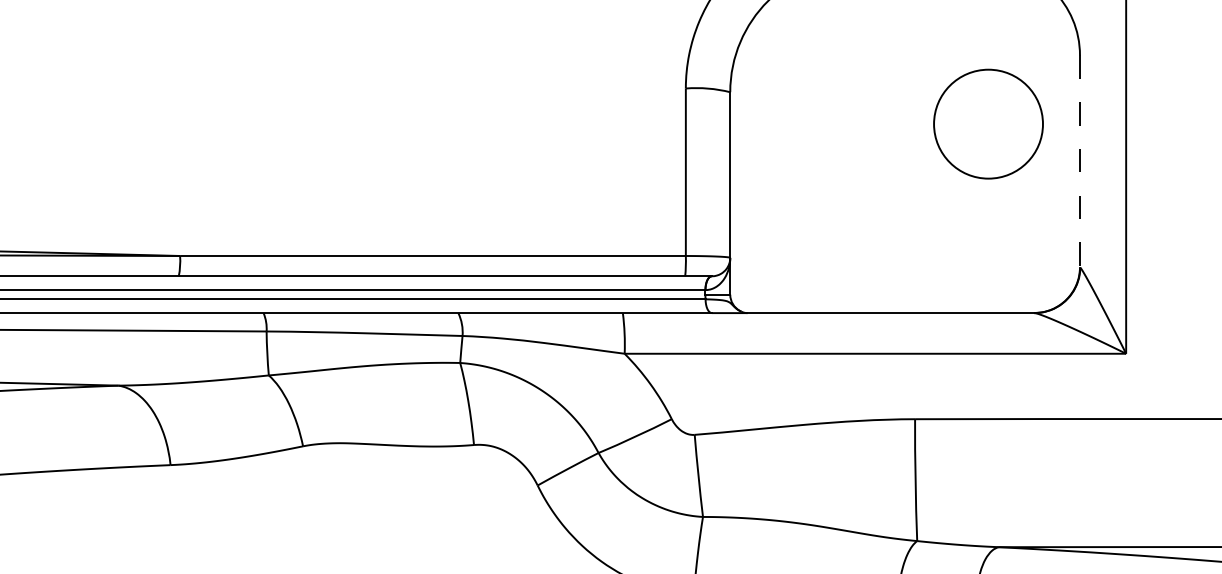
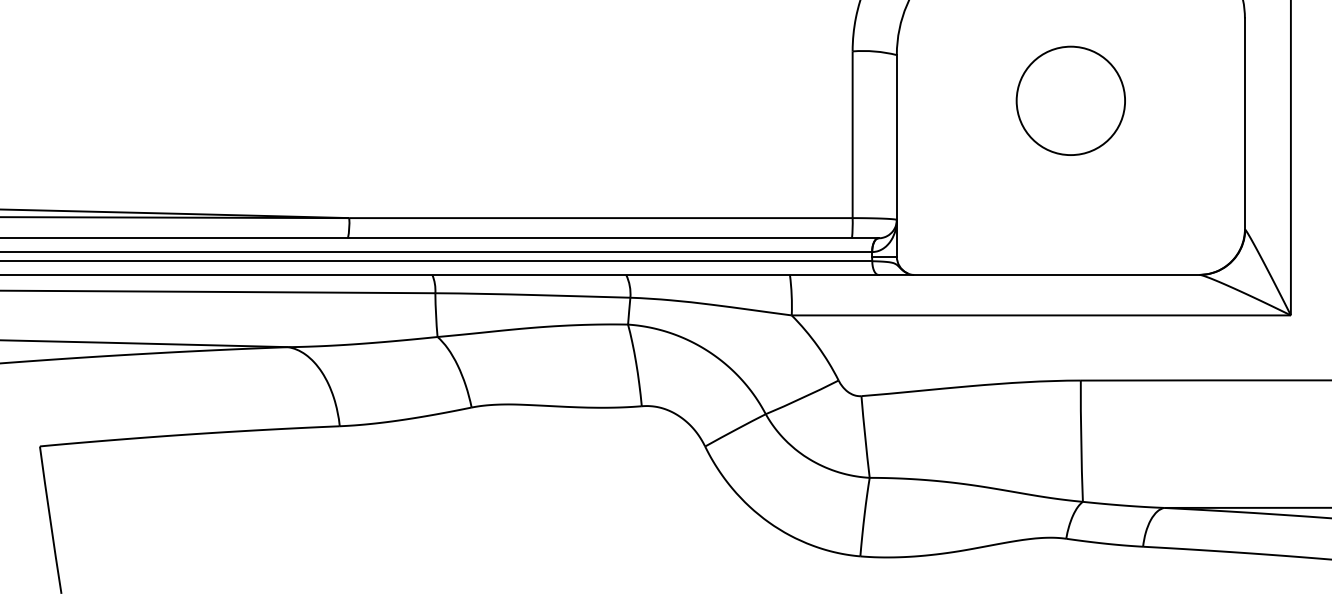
circle: (988, 123) -> (1070, 100), moved
line: (1079, 161) -> (1244, 124), dashed -> solid

